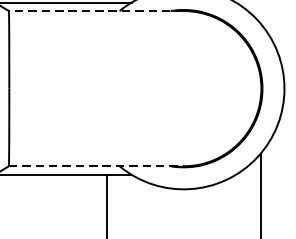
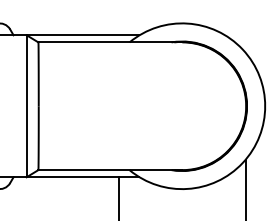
line: (96, 11) -> (110, 42), dashed -> solid
line: (96, 166) -> (110, 170), dashed -> solid

